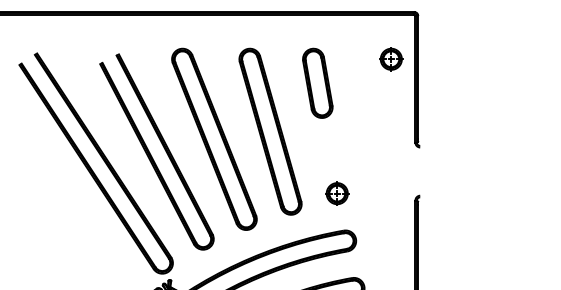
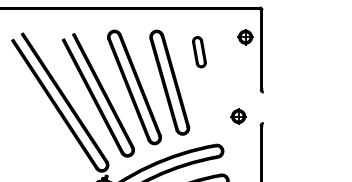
part: (317, 82) -> (199, 51), size x0.7
part: (337, 193) -> (238, 116), moved

